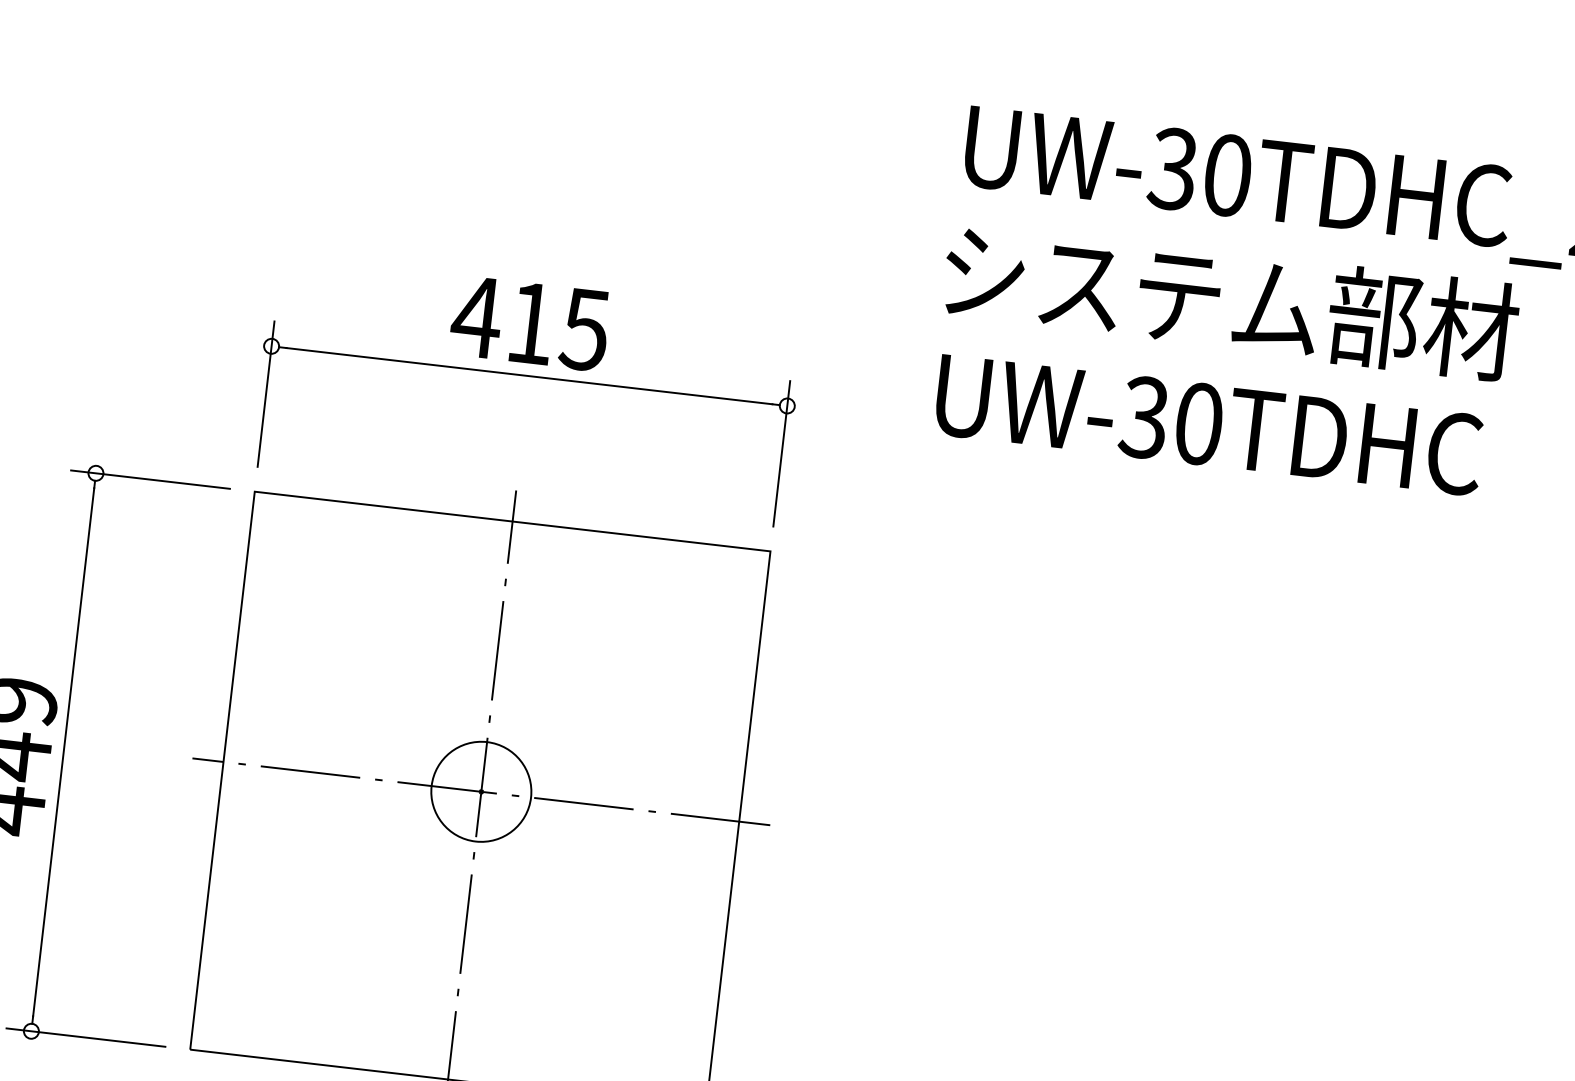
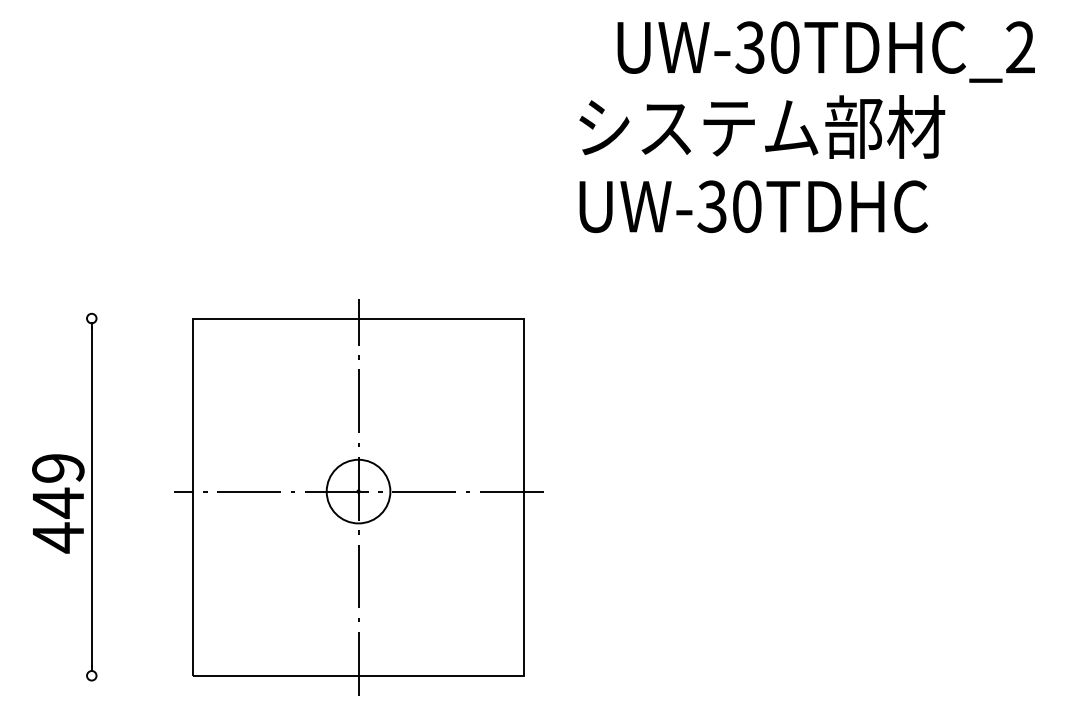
text: (1231, 300) -> (762, 126), moved
part: (529, 376) -> (358, 225), removed
text: (1209, 424) -> (753, 206), moved
line: (150, 479) -> (126, 318), removed
line: (85, 1037) -> (126, 675), removed

